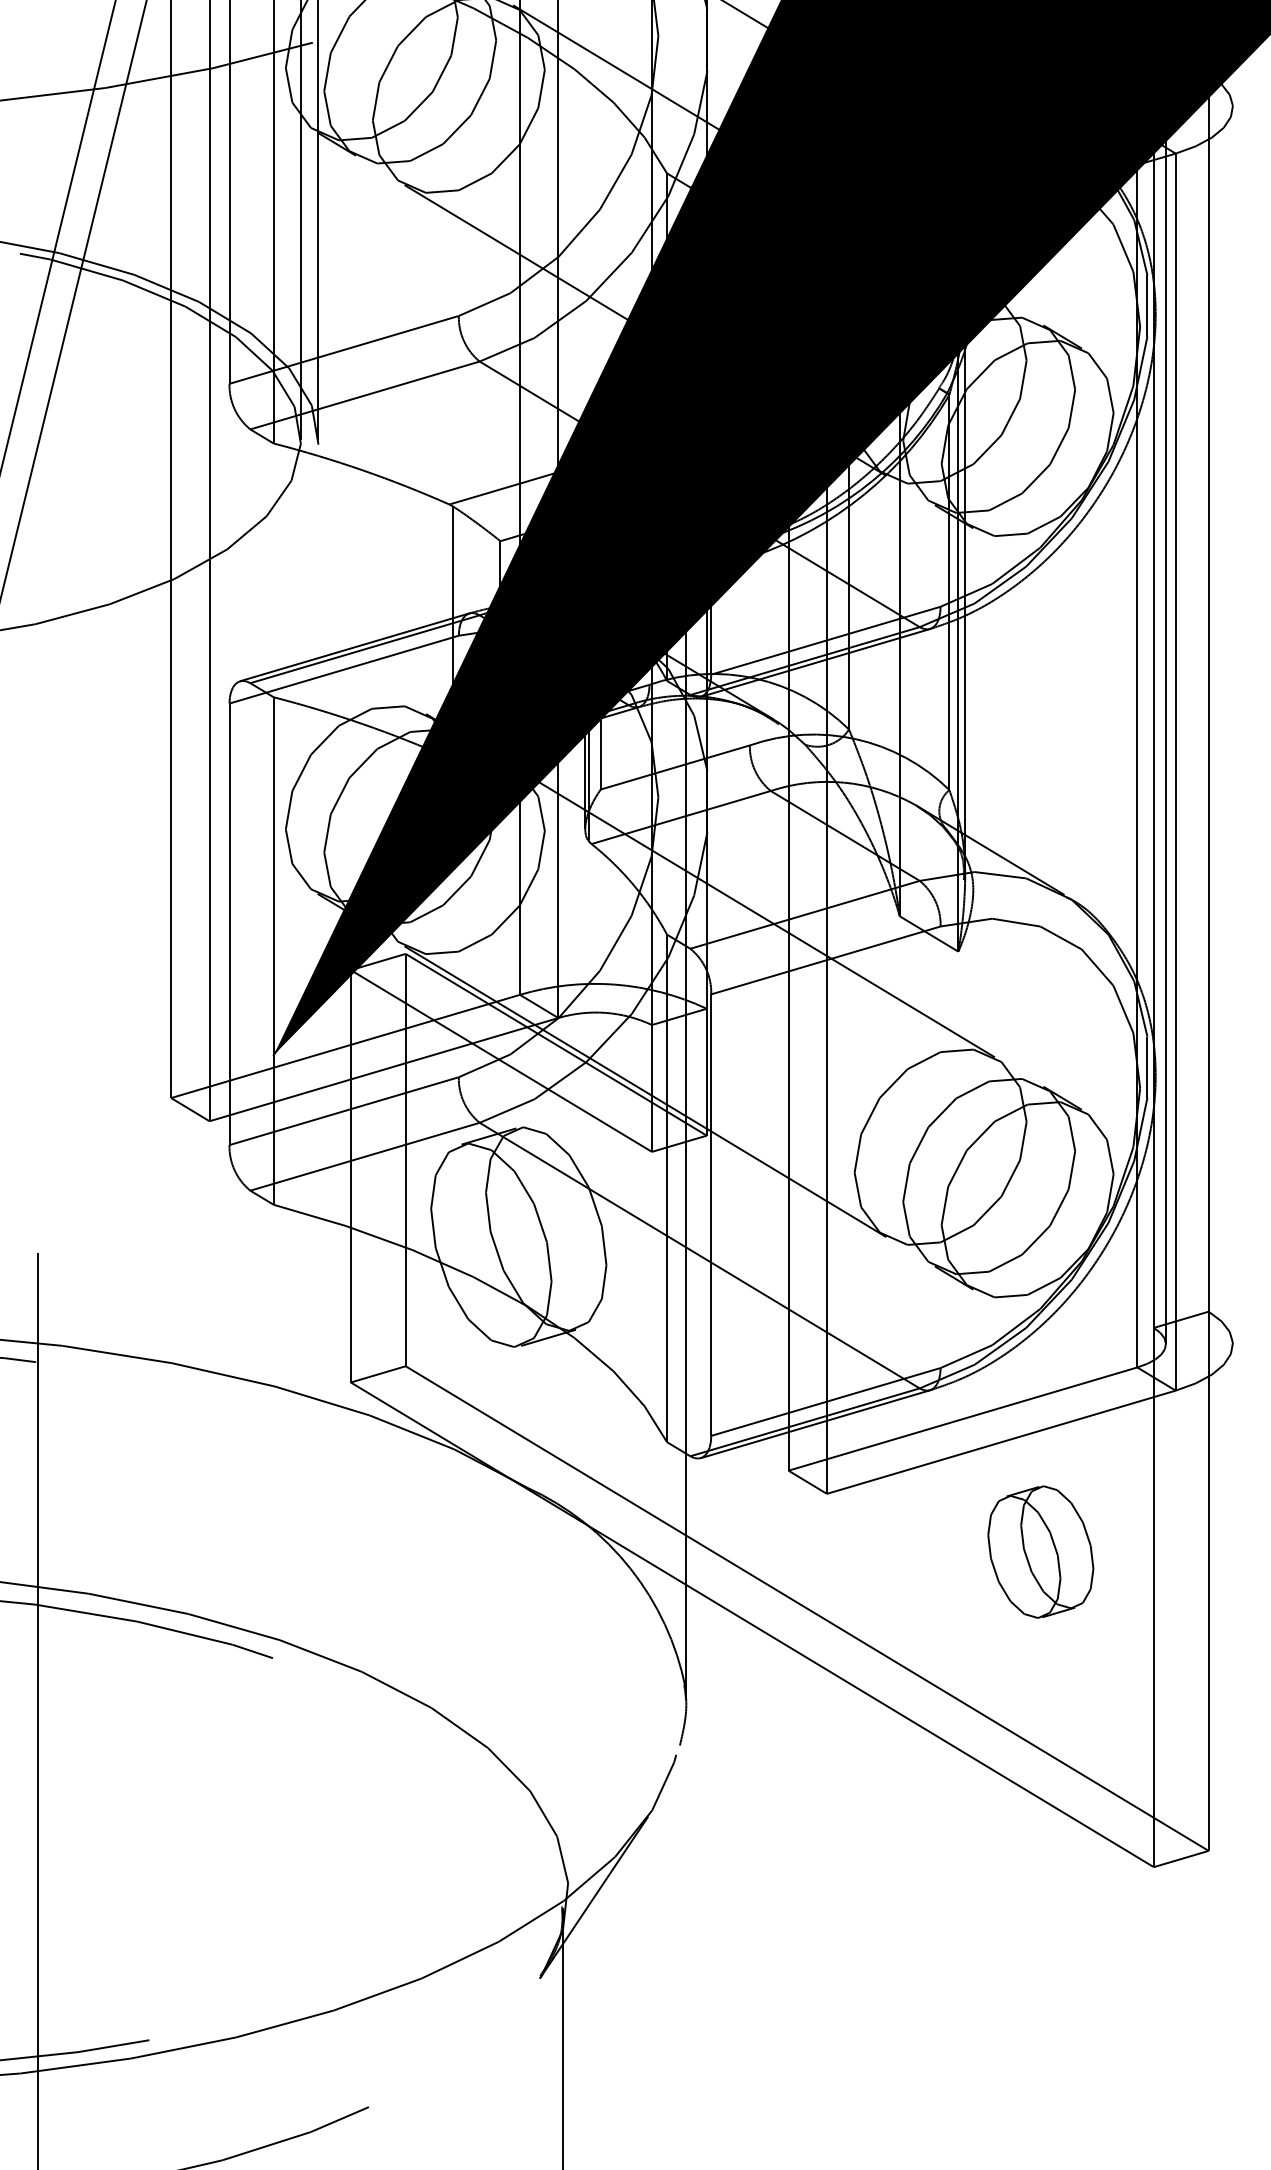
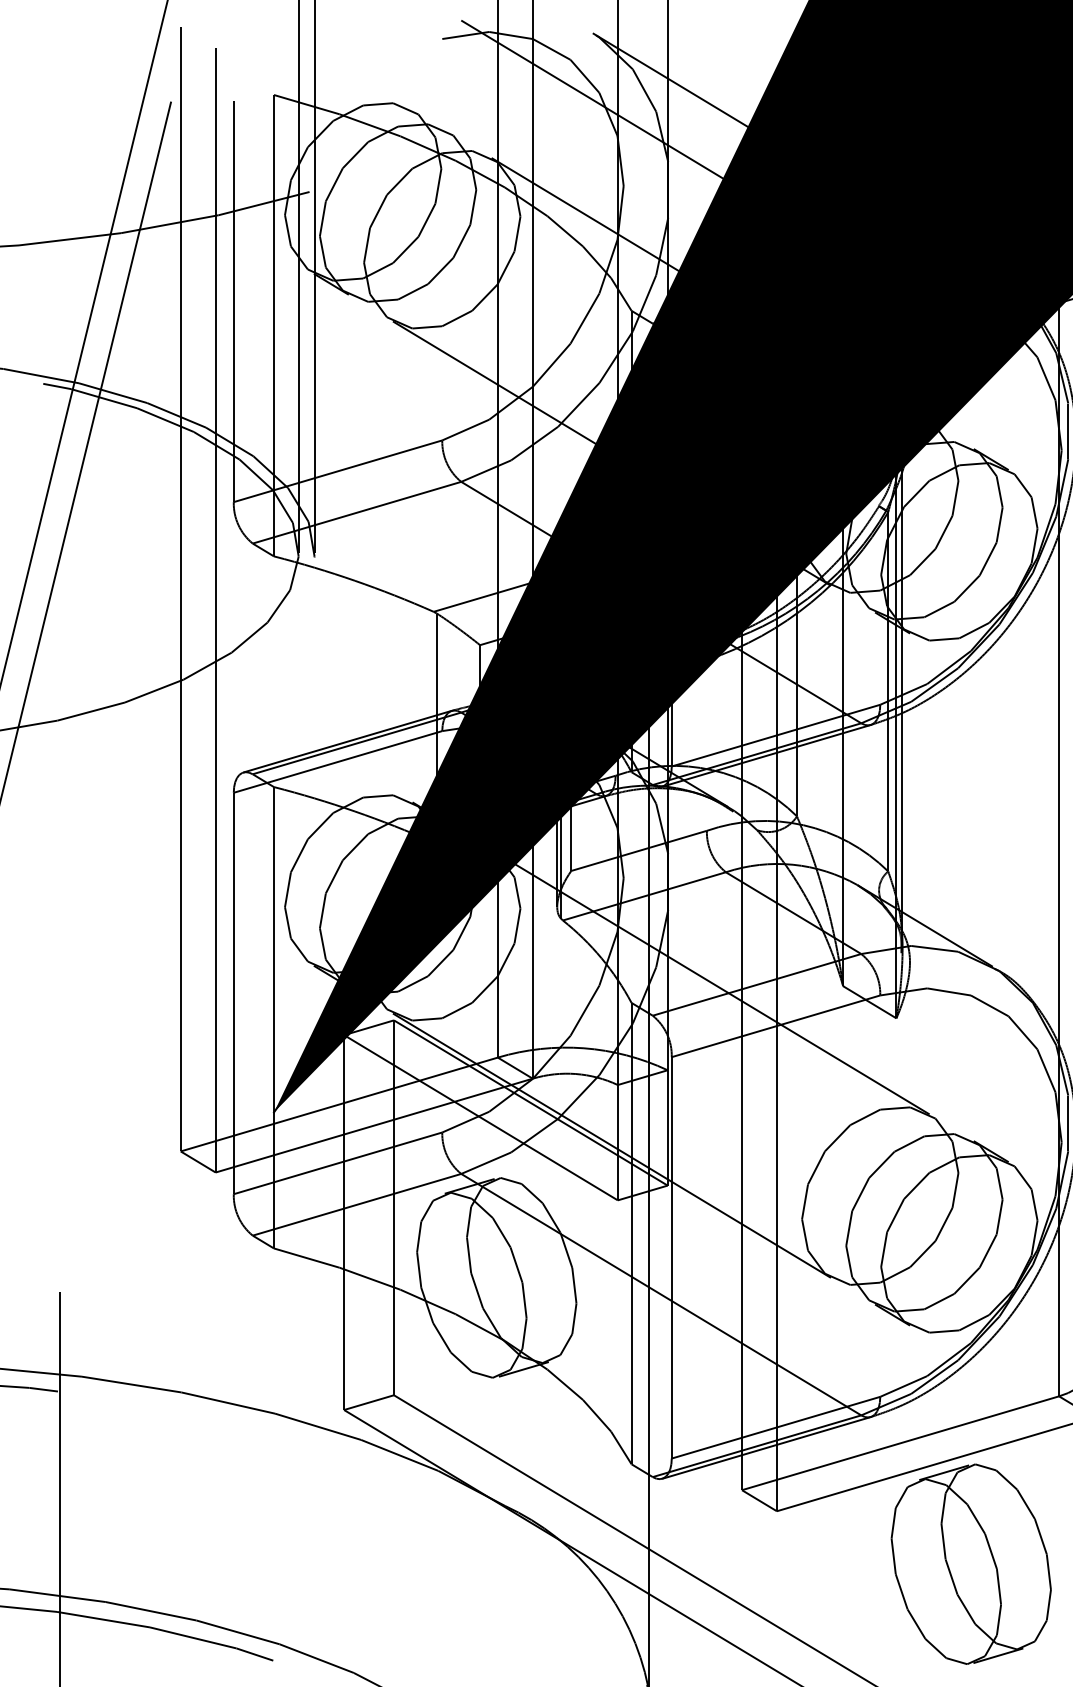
part: (1040, 1551) -> (971, 1563), size x1.67

